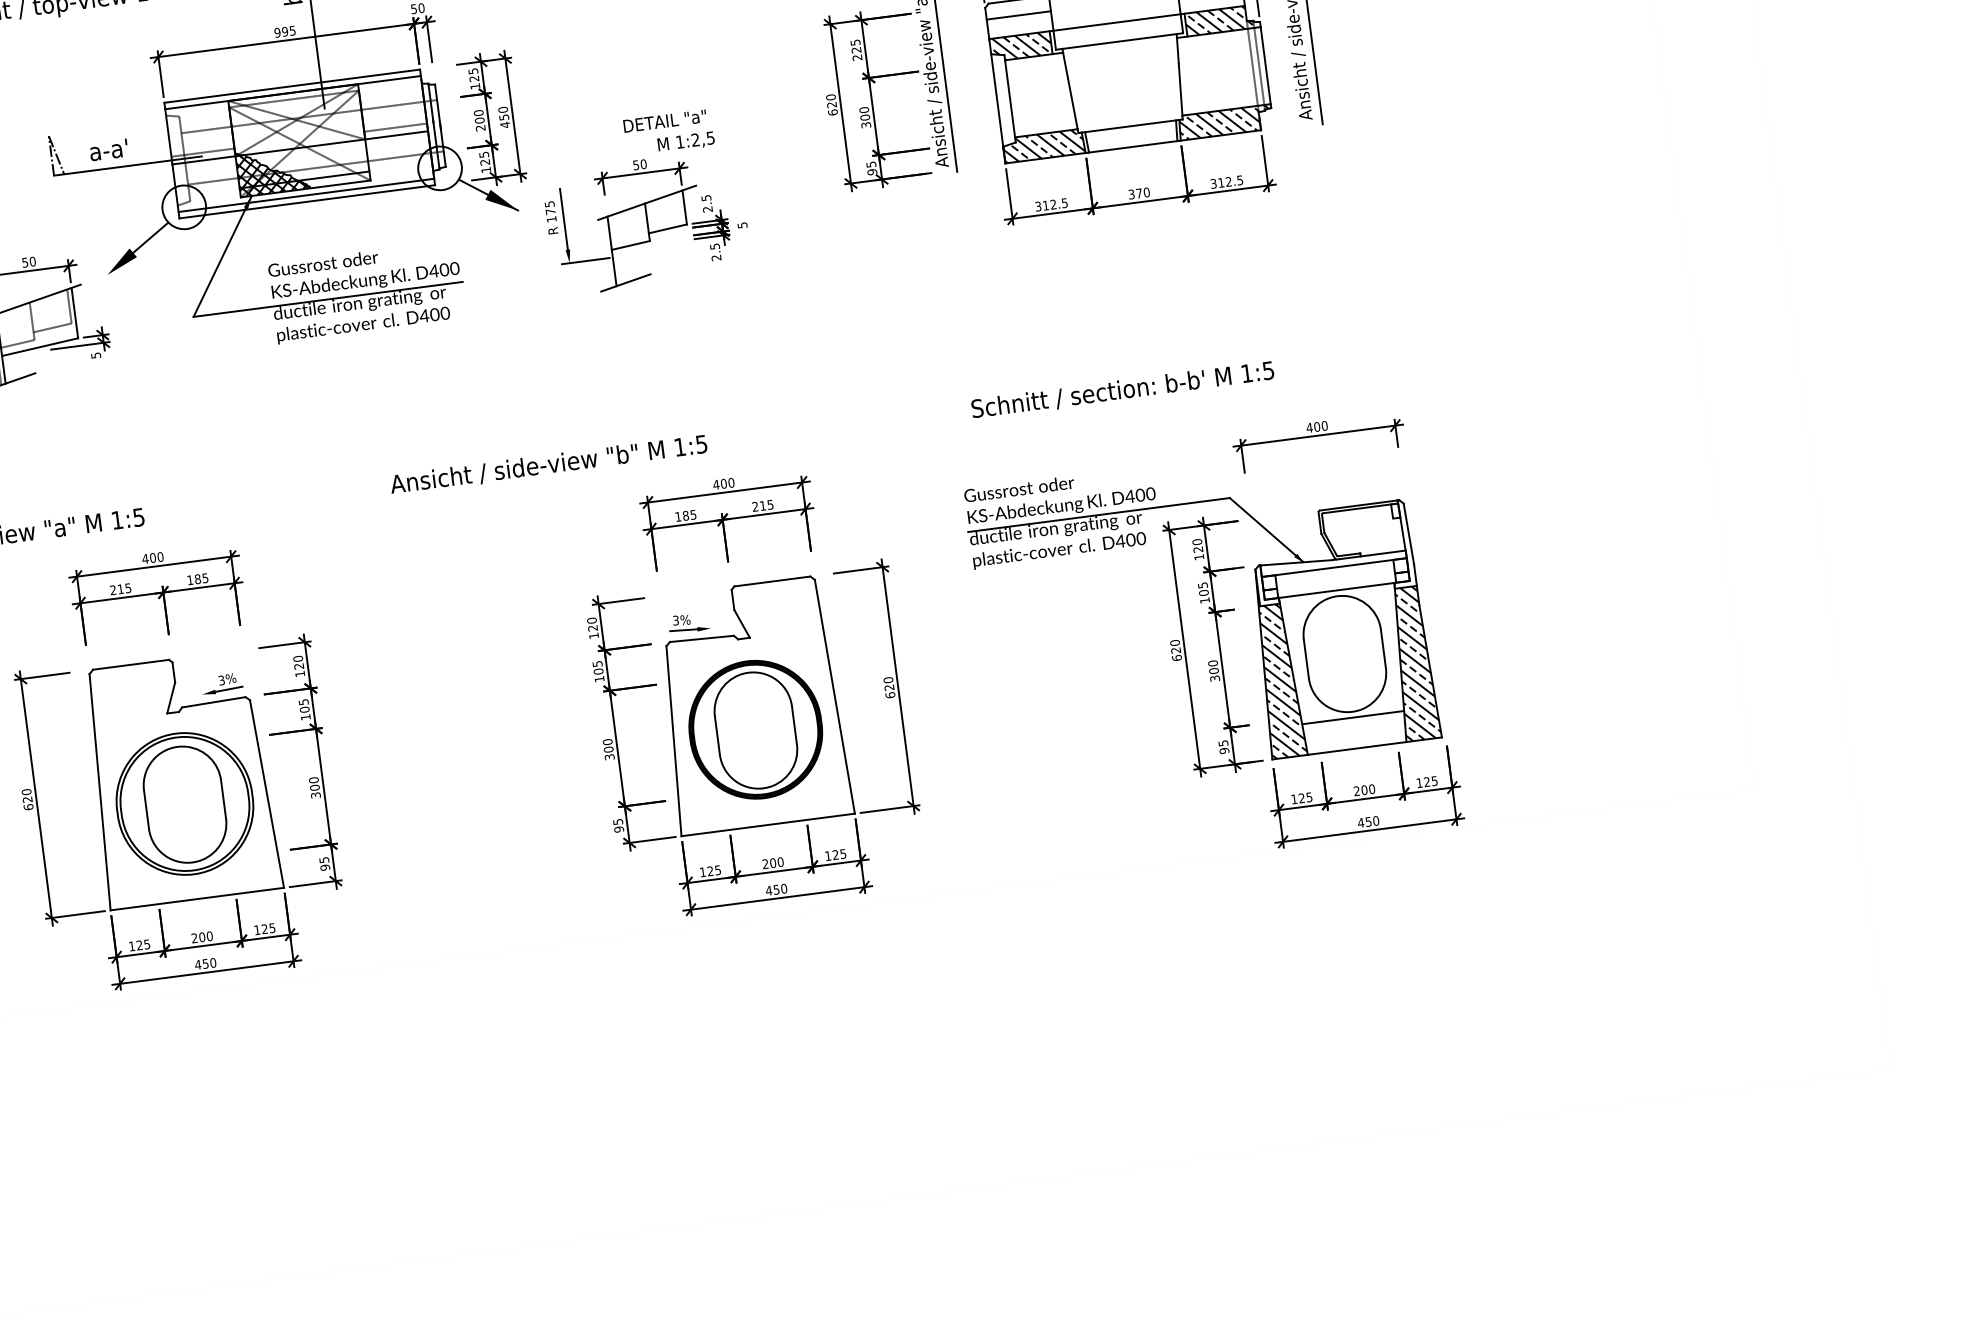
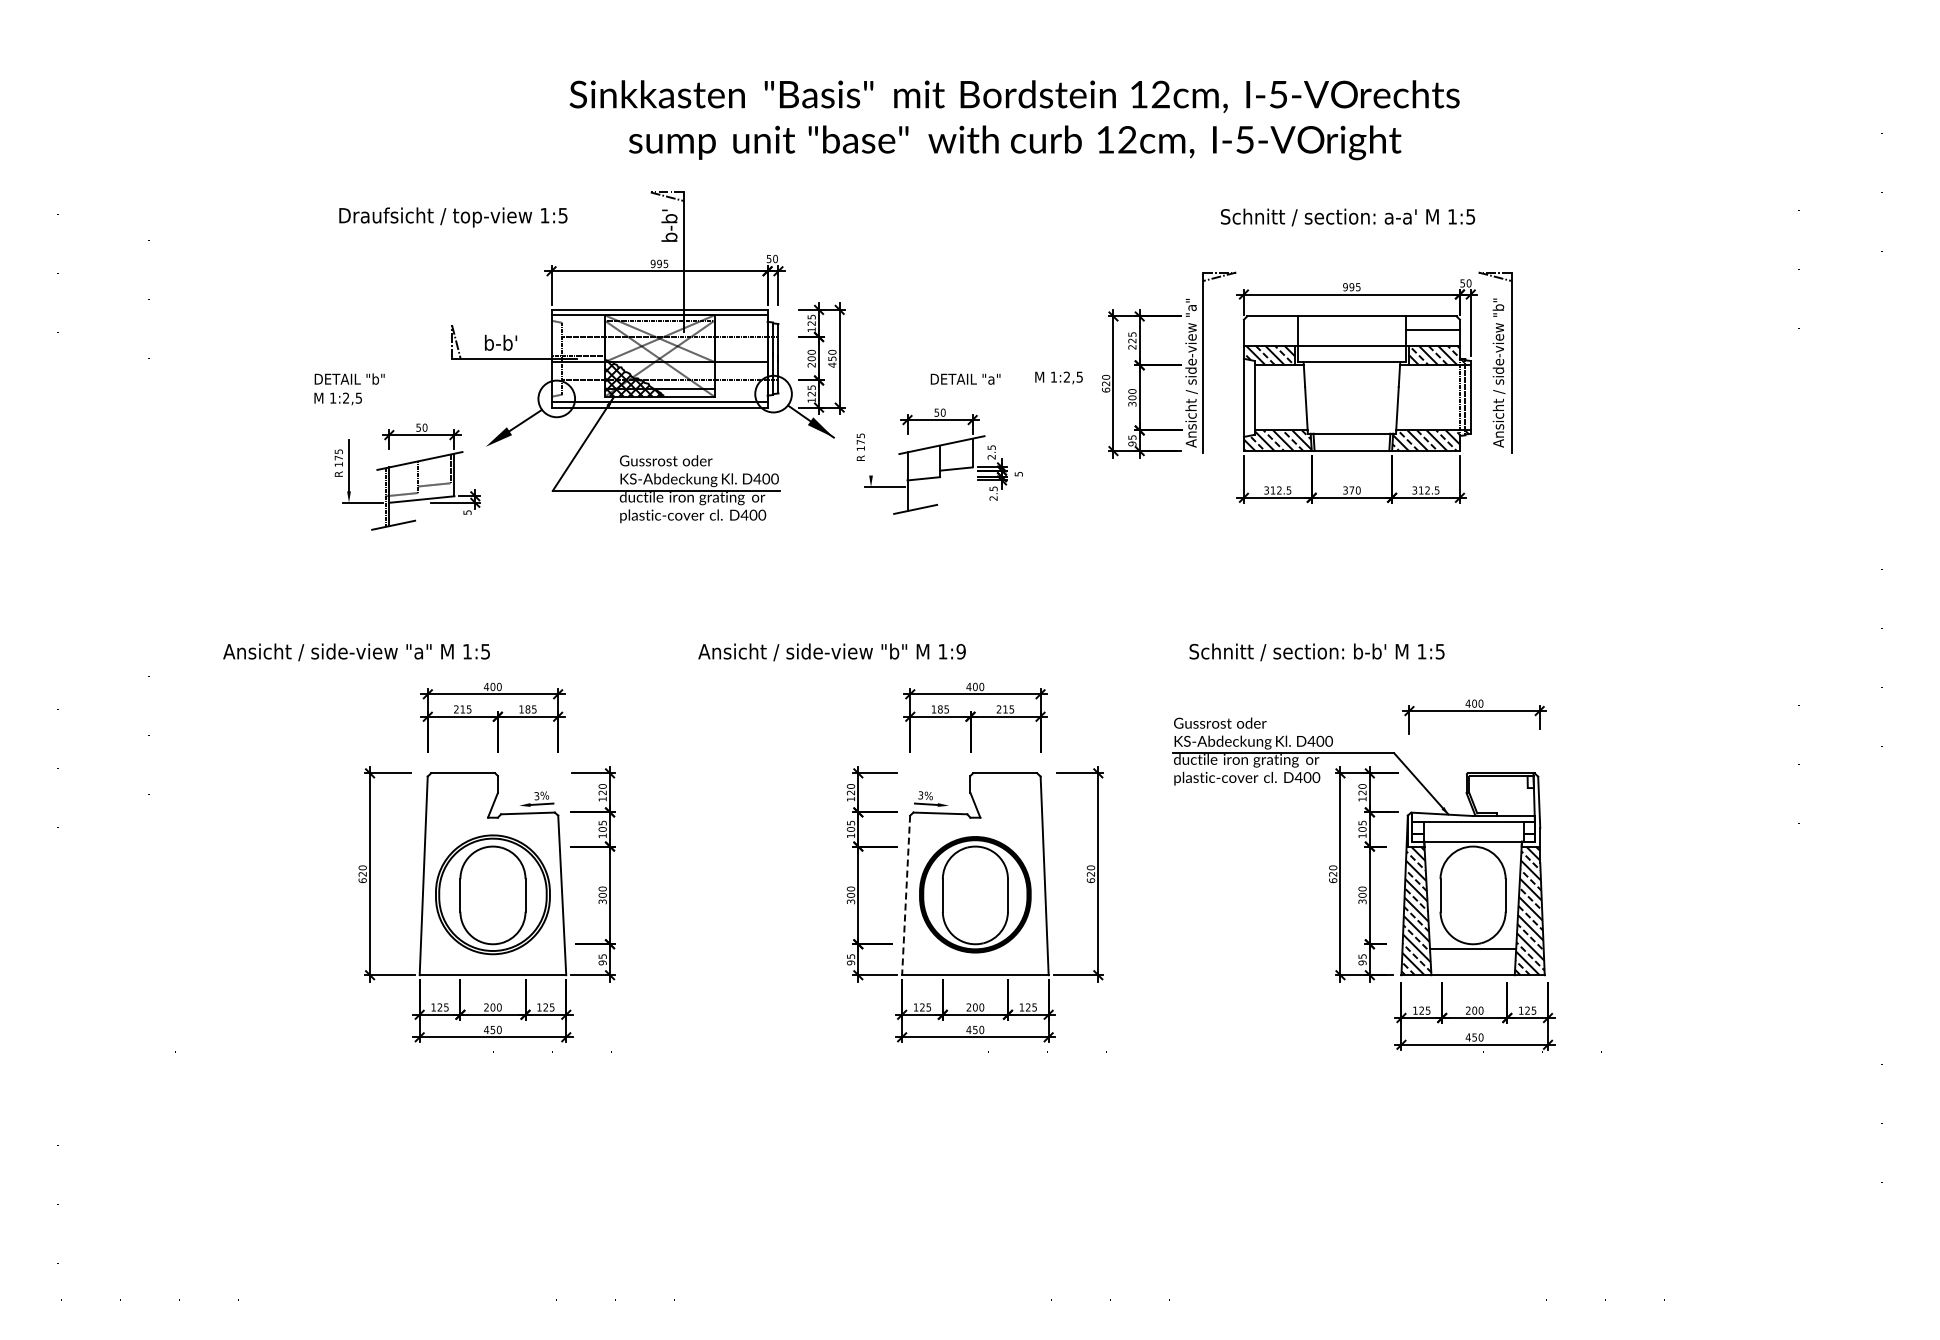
line: (1018, 15) -> (1270, 329), removed
line: (394, 127) -> (740, 355), removed
text: (685, 141) -> (1058, 377), moved
text: (108, 149) -> (500, 342), a-a' -> b-b'
line: (564, 218) -> (871, 449), removed
text: (700, 444) -> (960, 651), 1:5 -> 1:9
line: (674, 741) -> (906, 895), solid -> dashed

